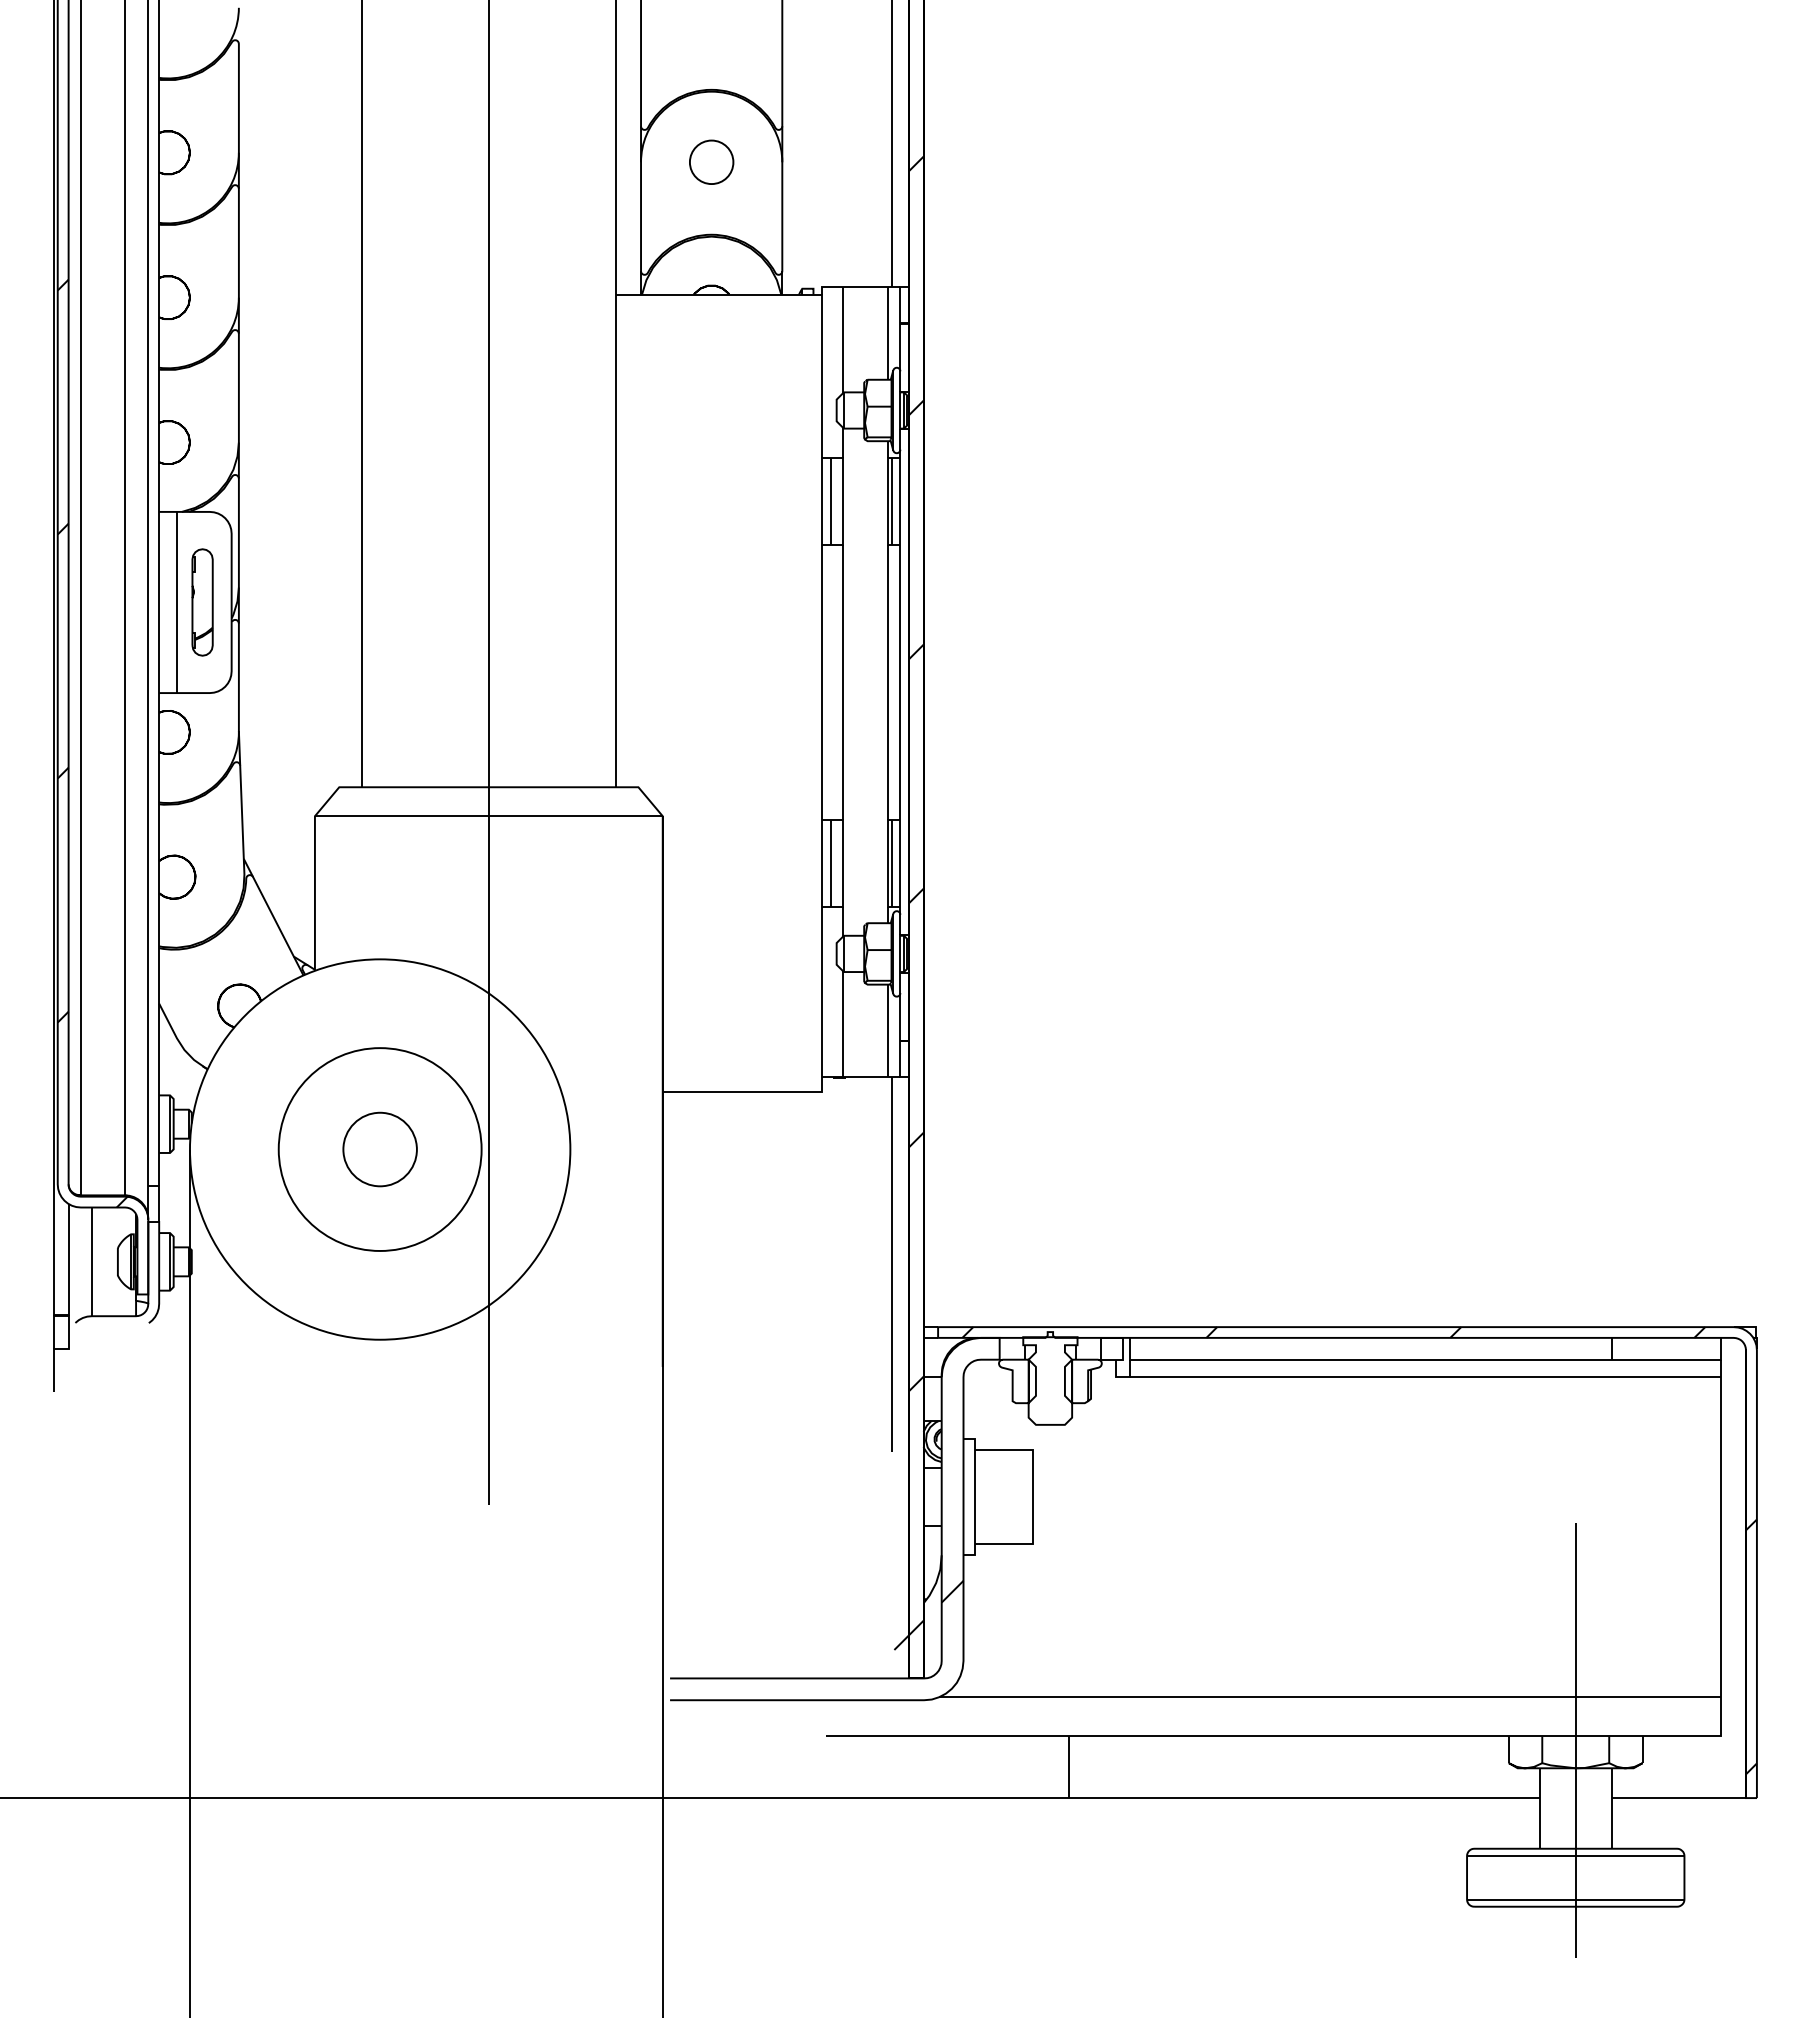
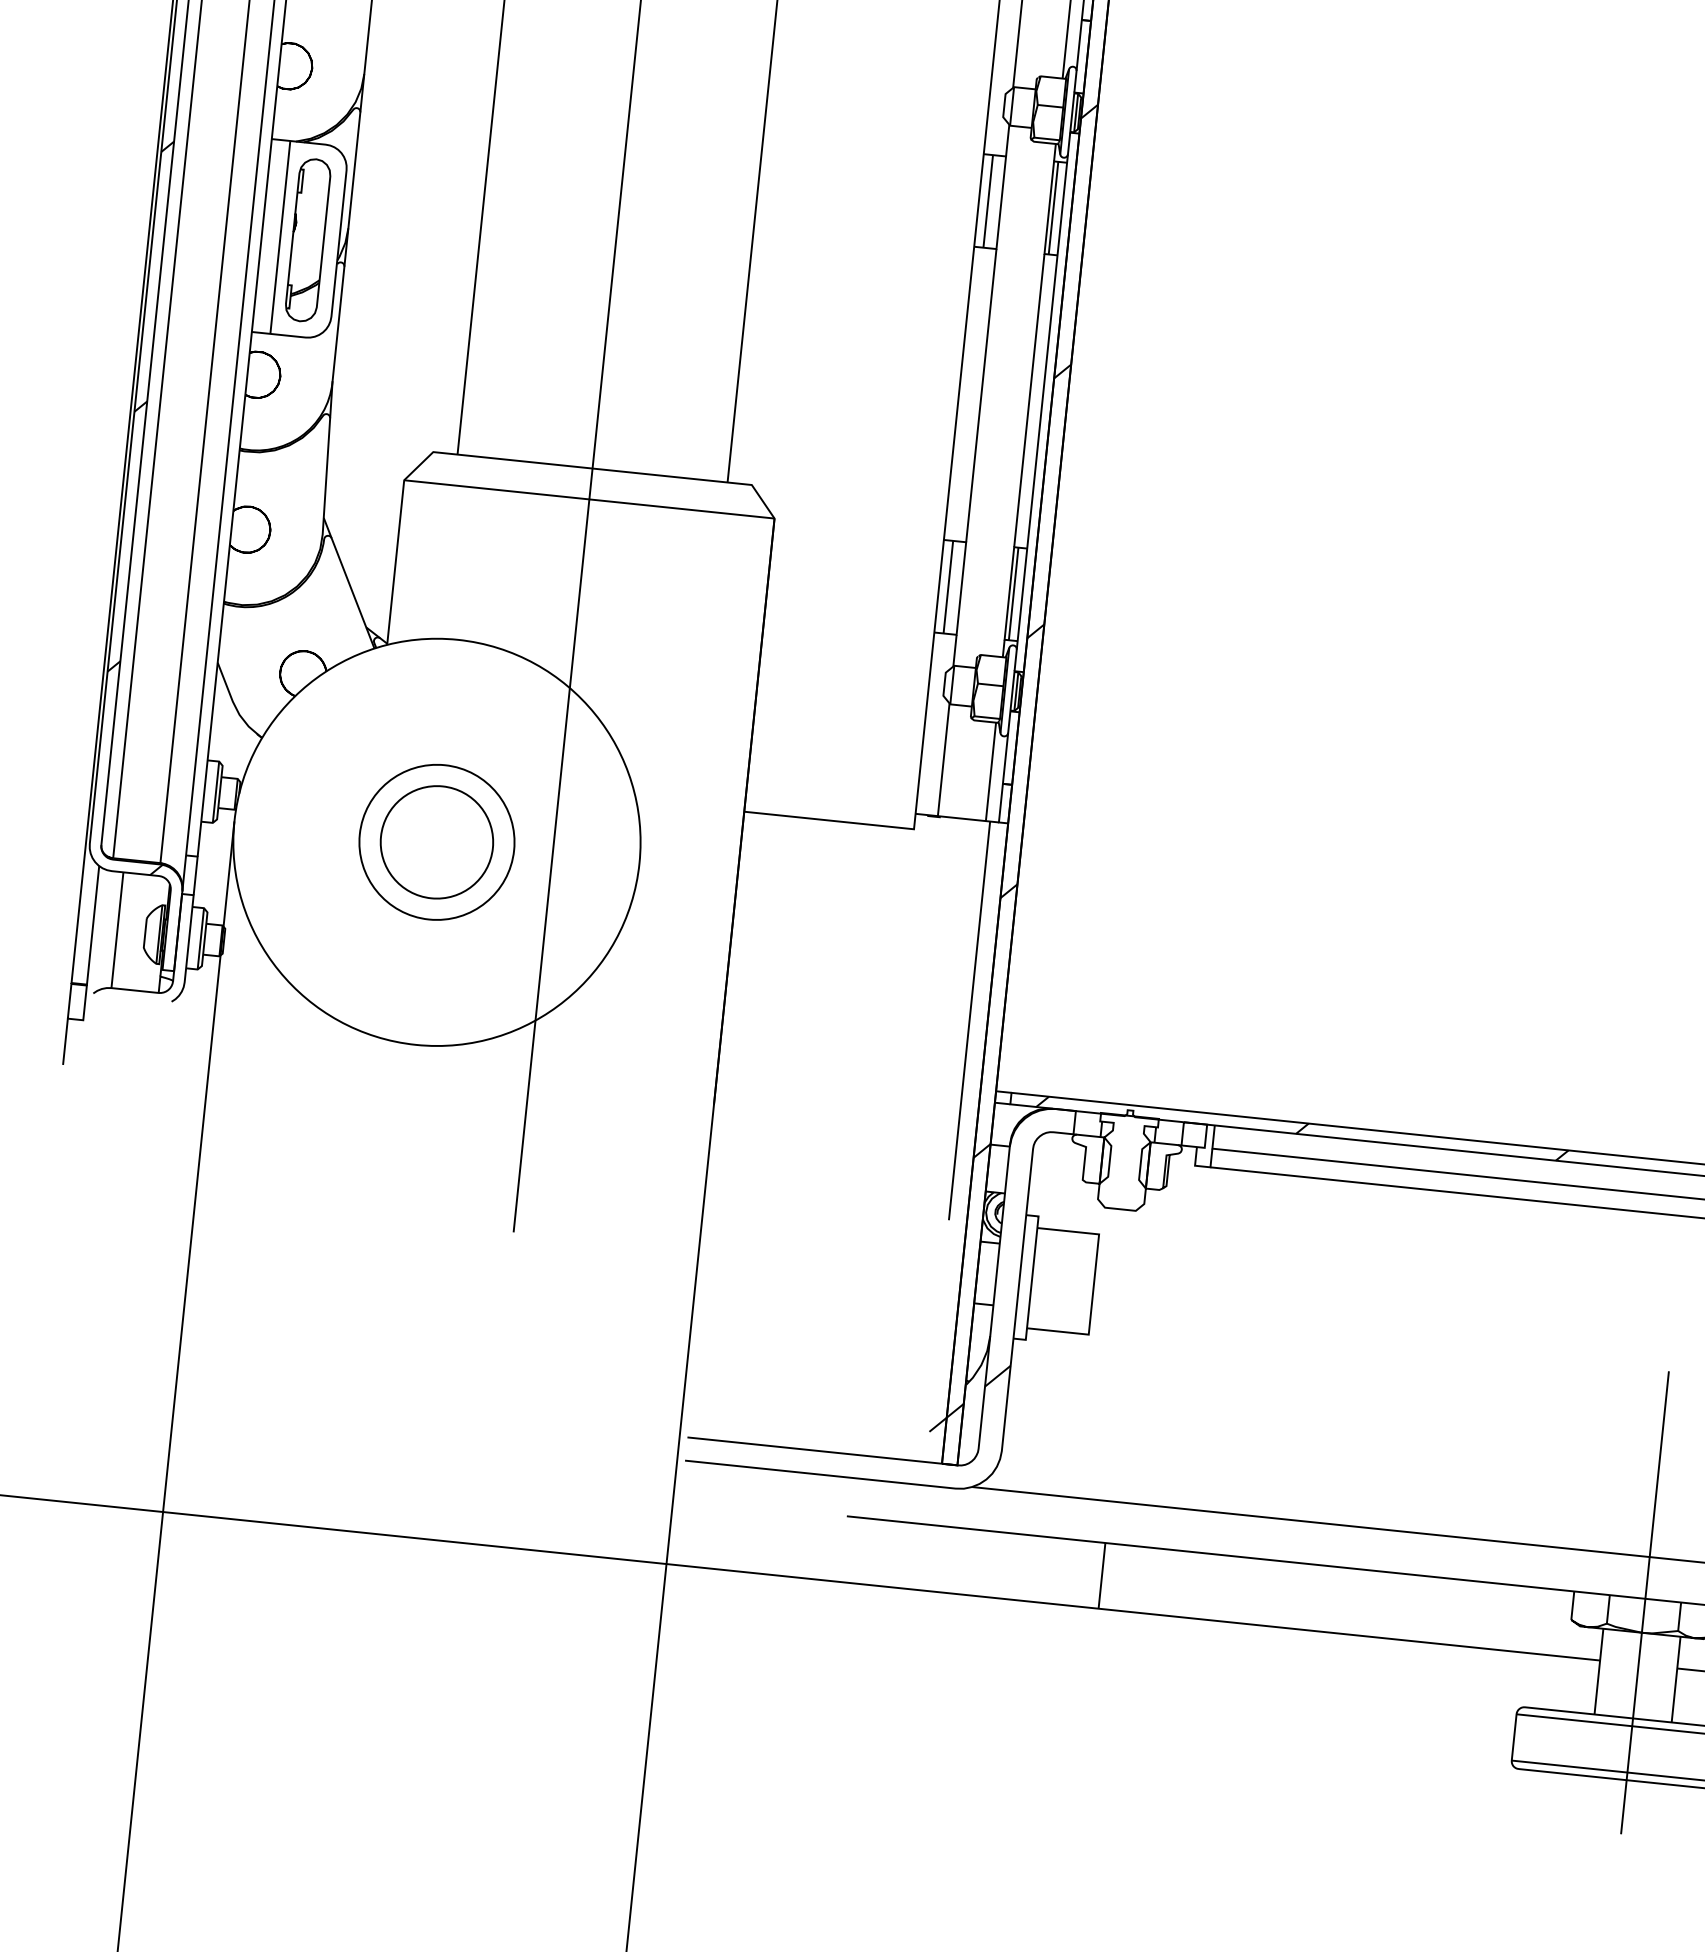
part: (202, 602) -> (307, 240), size x1.43
circle: (379, 1149) -> (436, 842), size x0.71
circle: (379, 1149) -> (436, 842), size x1.43

